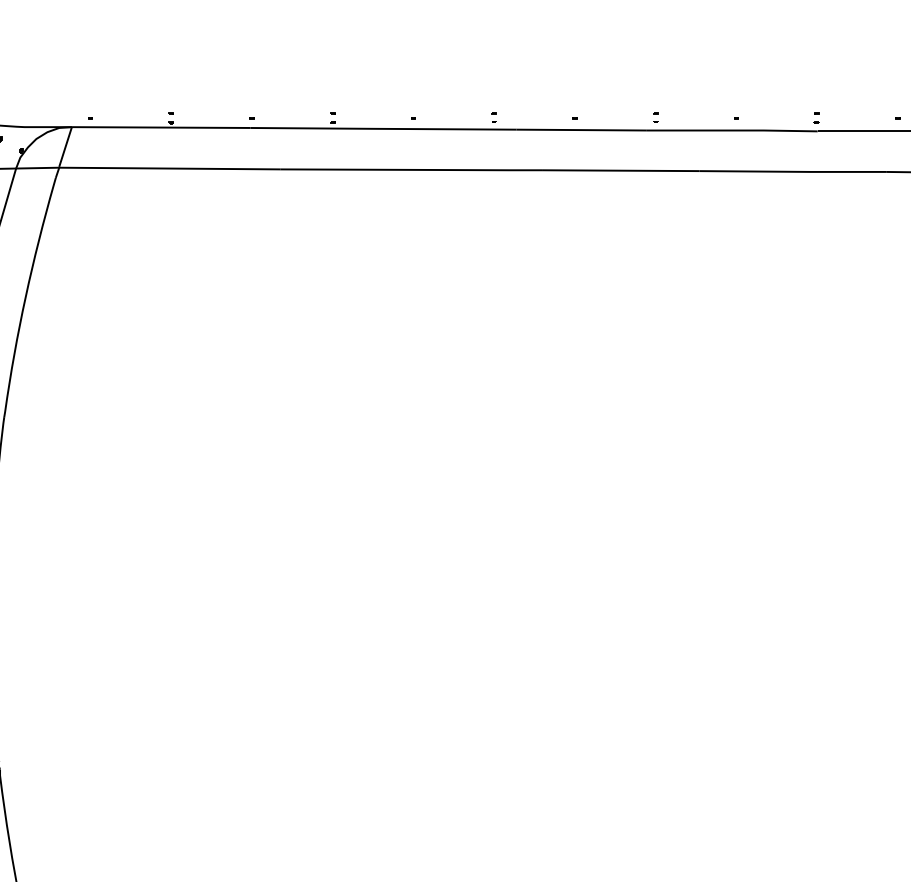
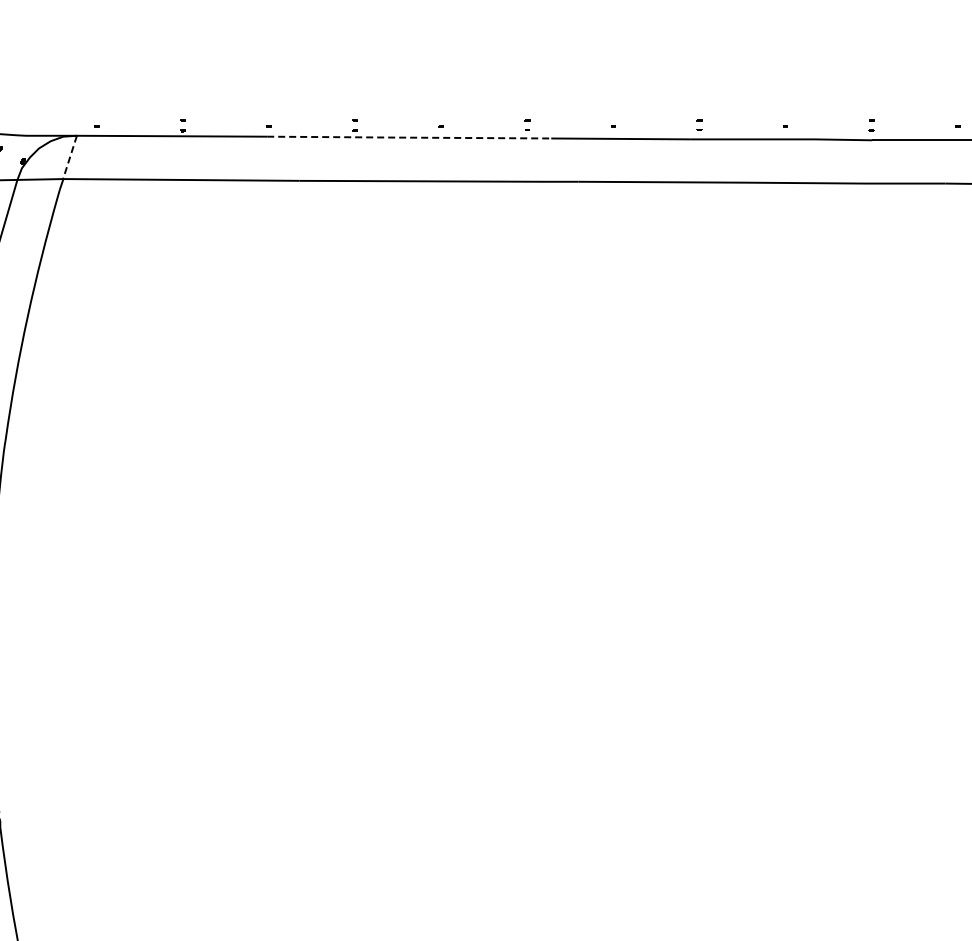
line: (383, 128) -> (409, 137), solid -> dashed
line: (65, 147) -> (70, 157), solid -> dashed

